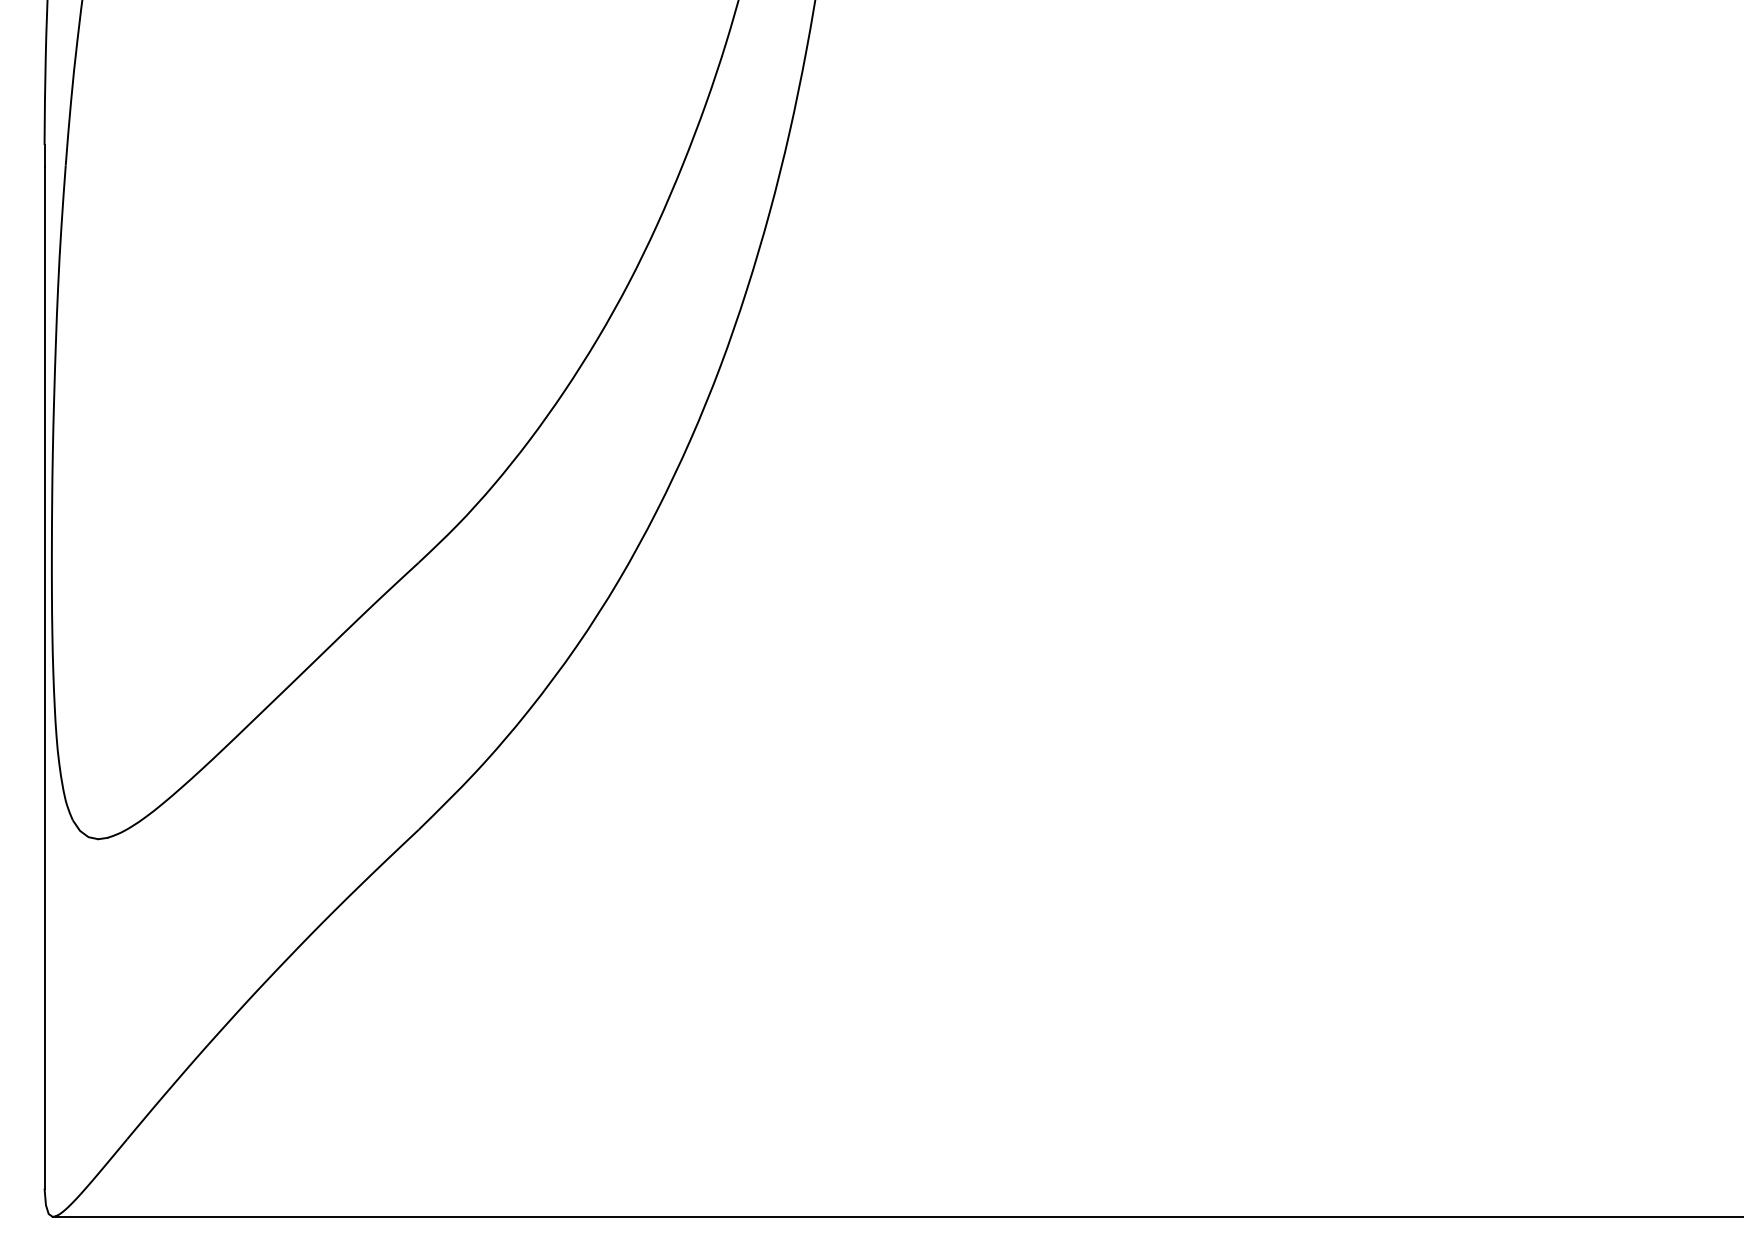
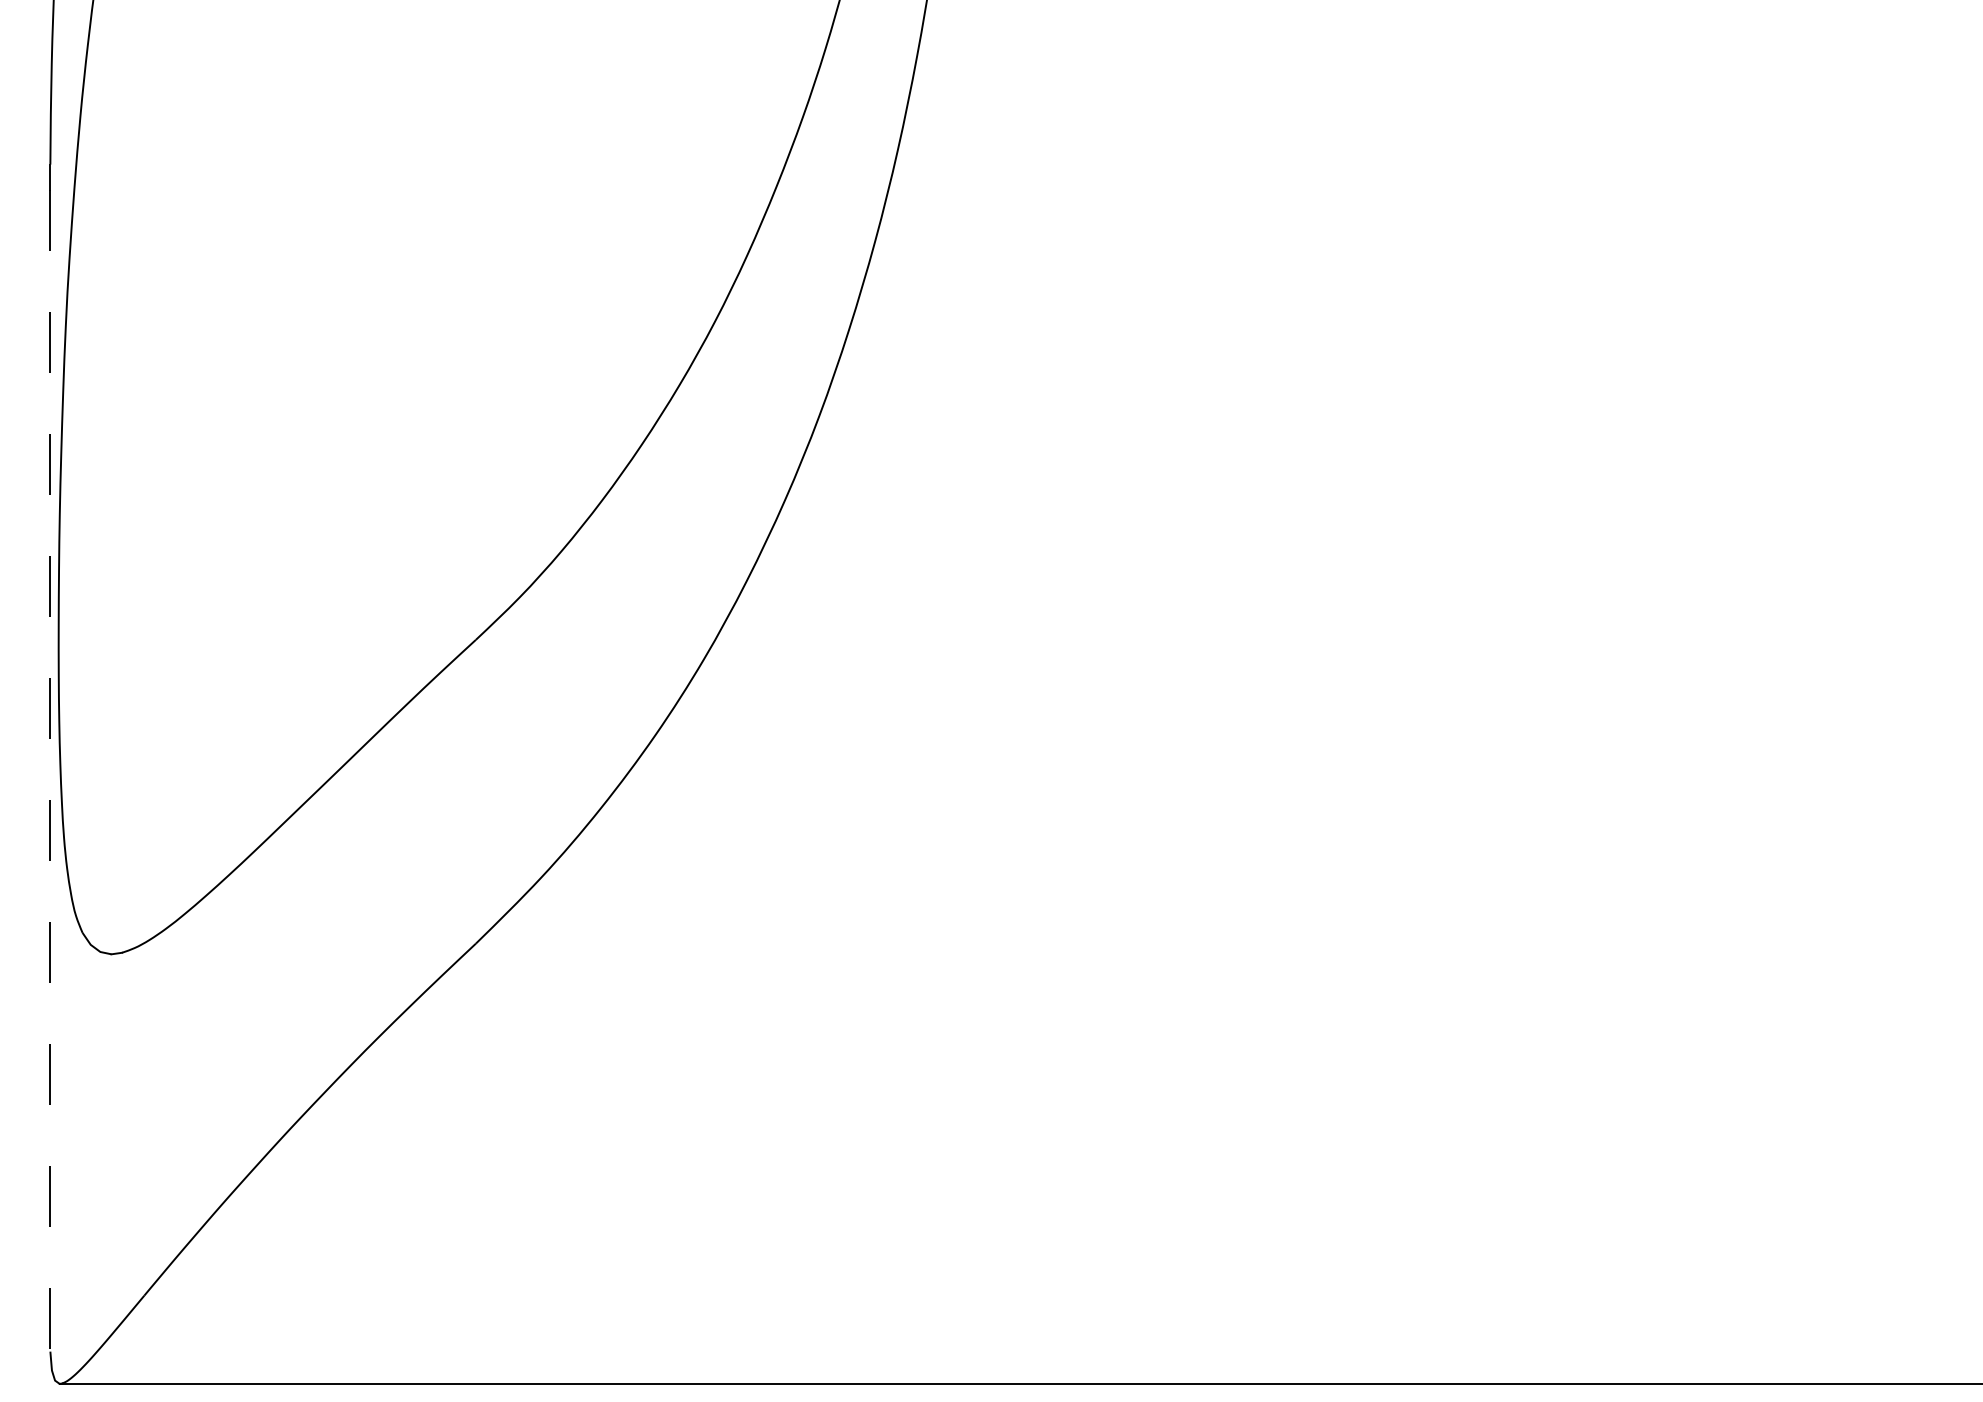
line: (44, 677) -> (50, 770), solid -> dashed

